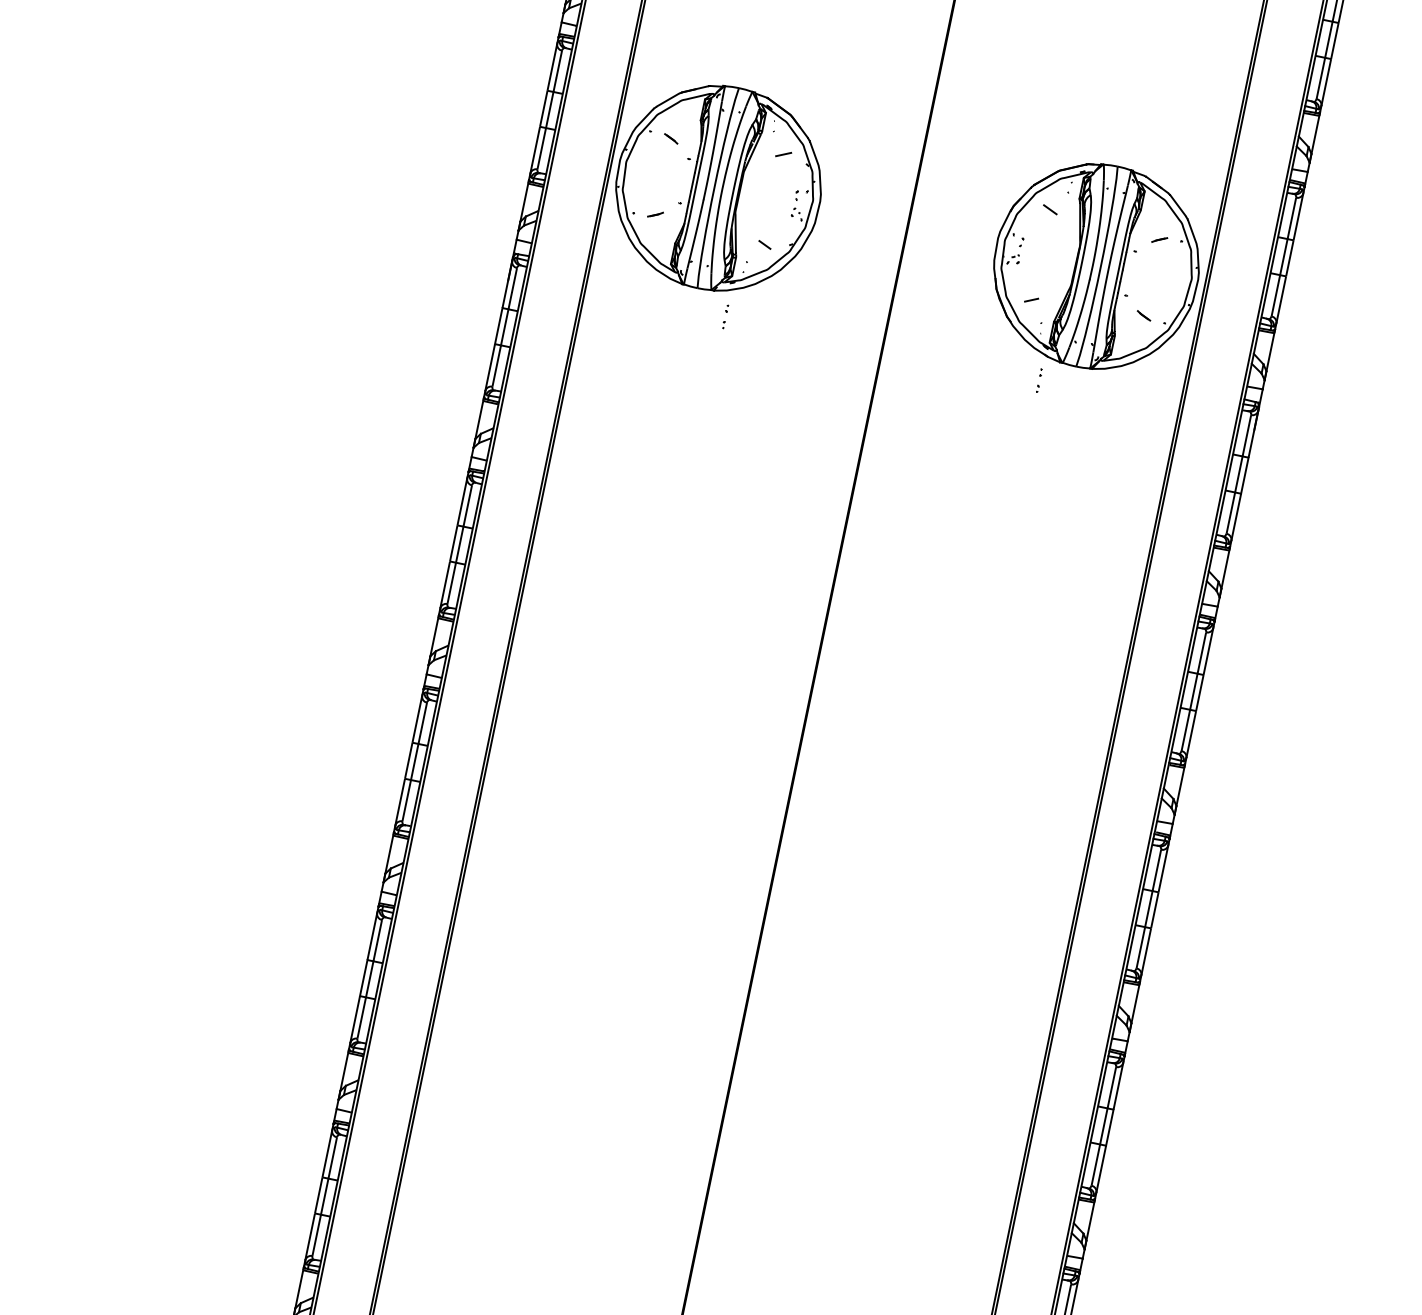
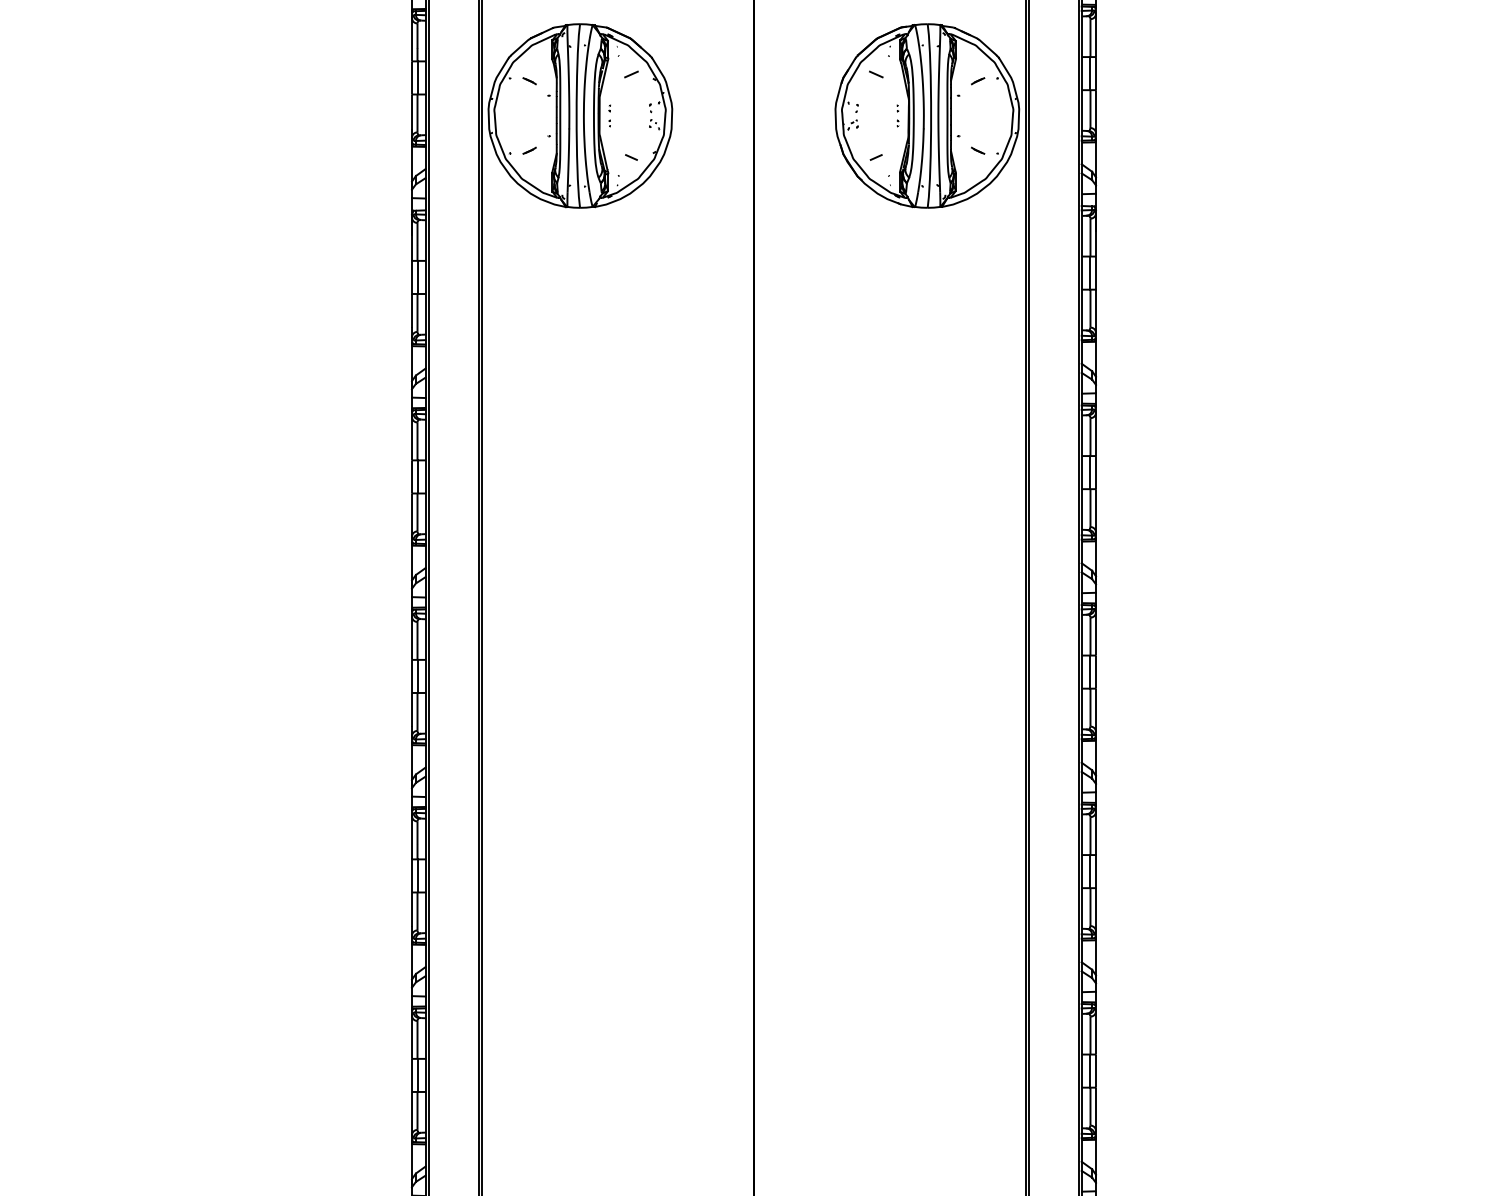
part: (725, 316) -> (609, 115), moved
part: (1039, 380) -> (897, 115), moved

